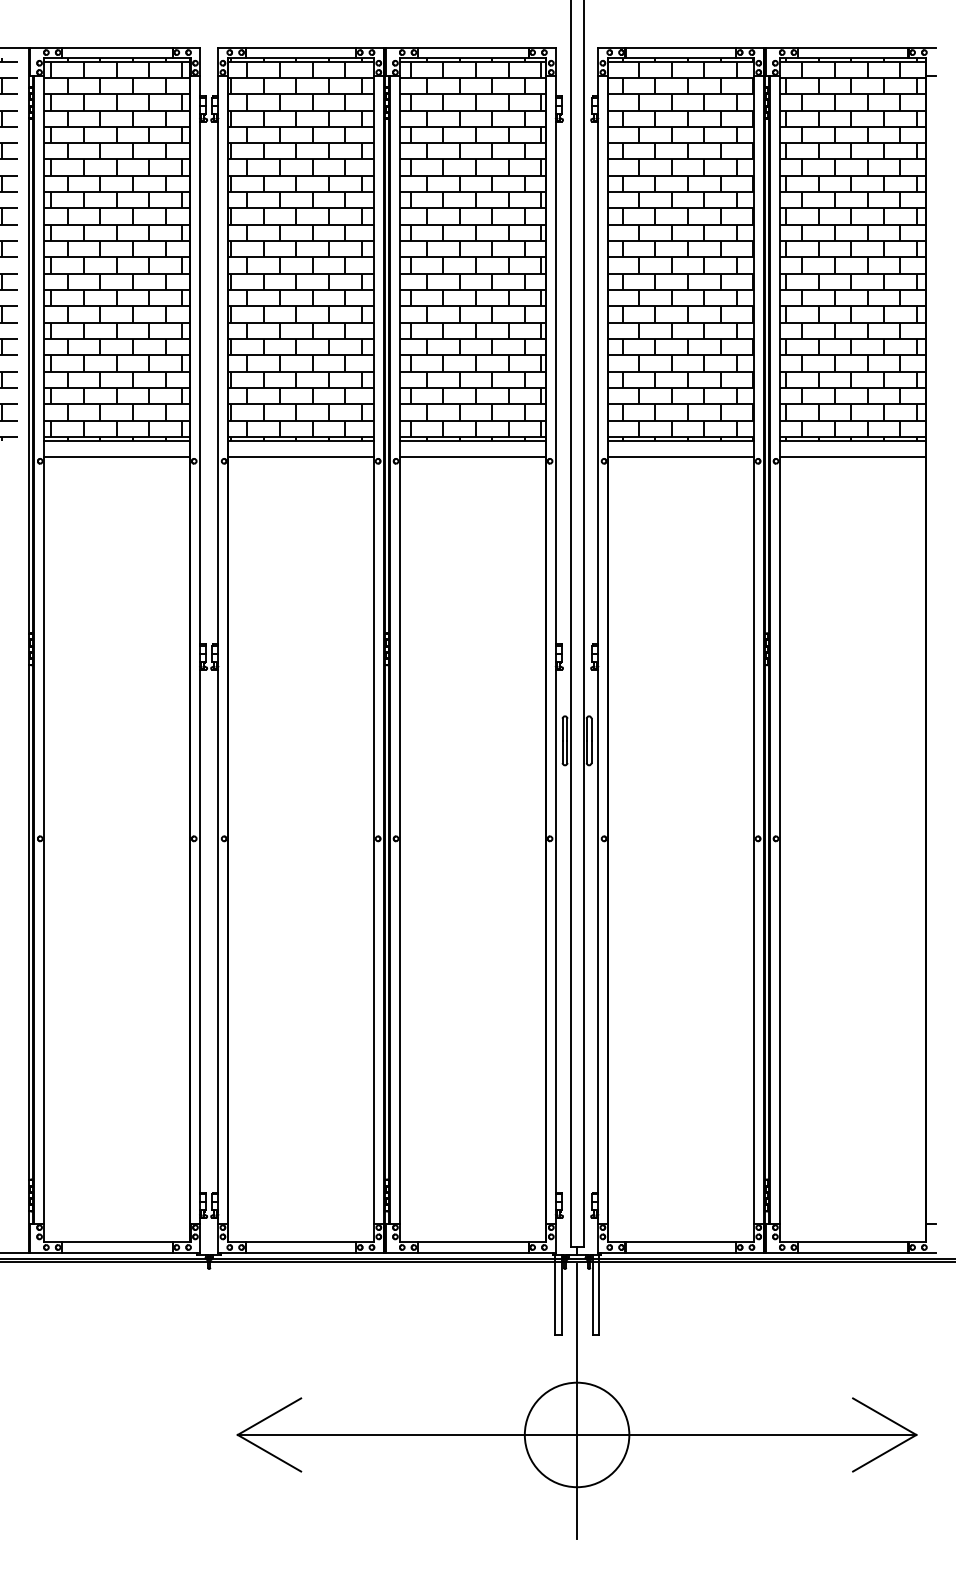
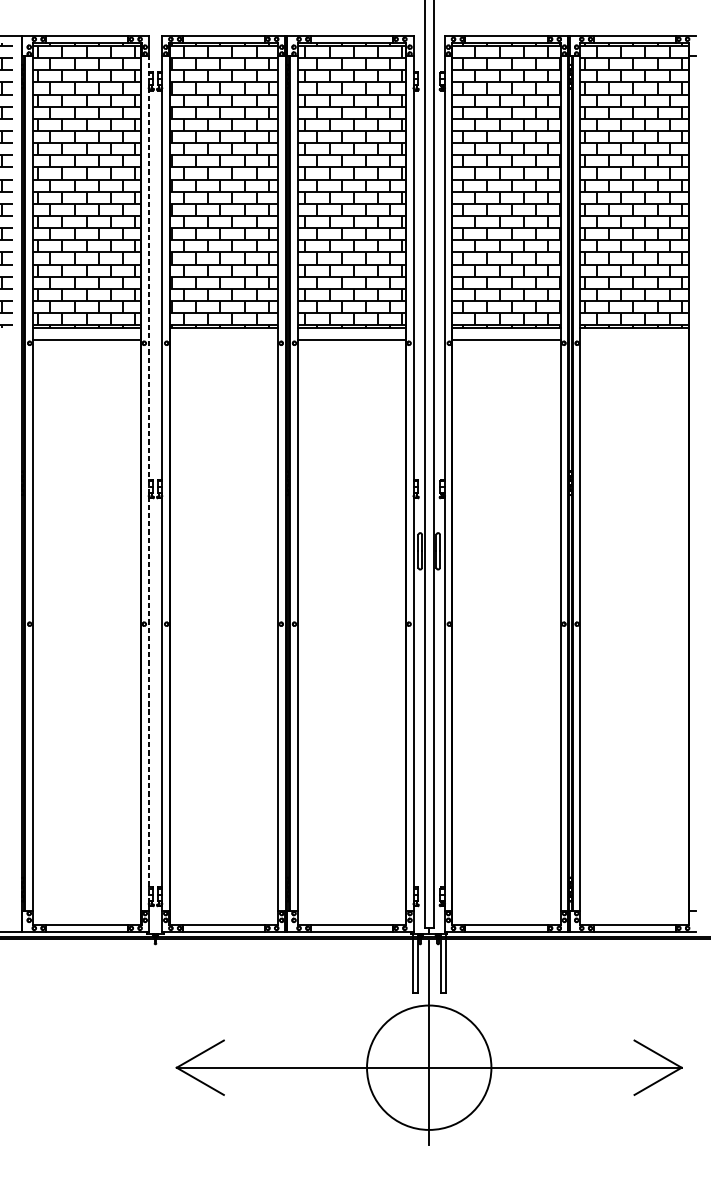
line: (301, 457) -> (224, 340), removed
line: (852, 457) -> (634, 340), removed
line: (200, 649) -> (149, 483), solid -> dashed
circle: (576, 1434) -> (428, 1067), size x1.6

